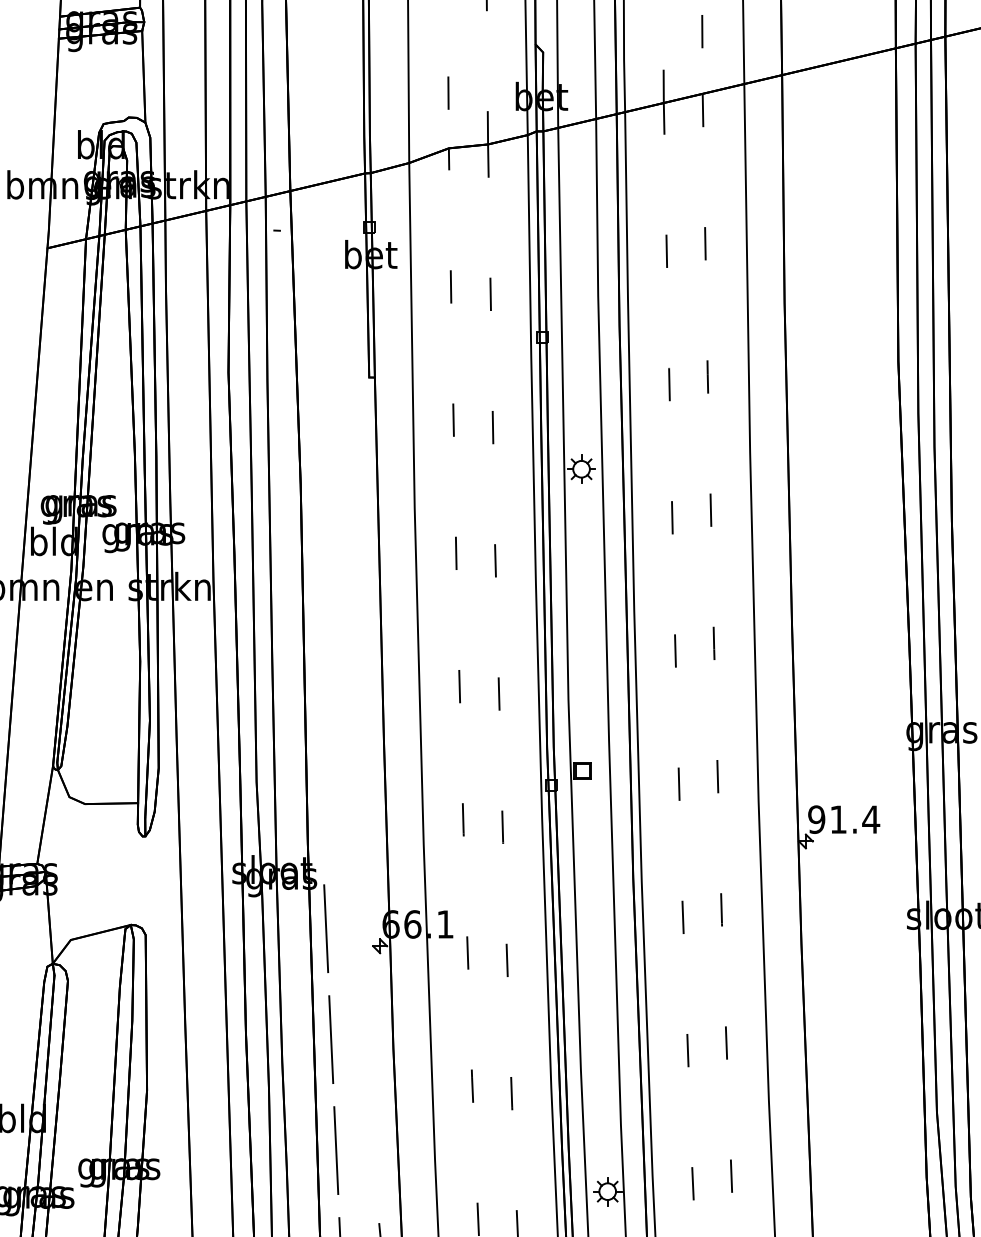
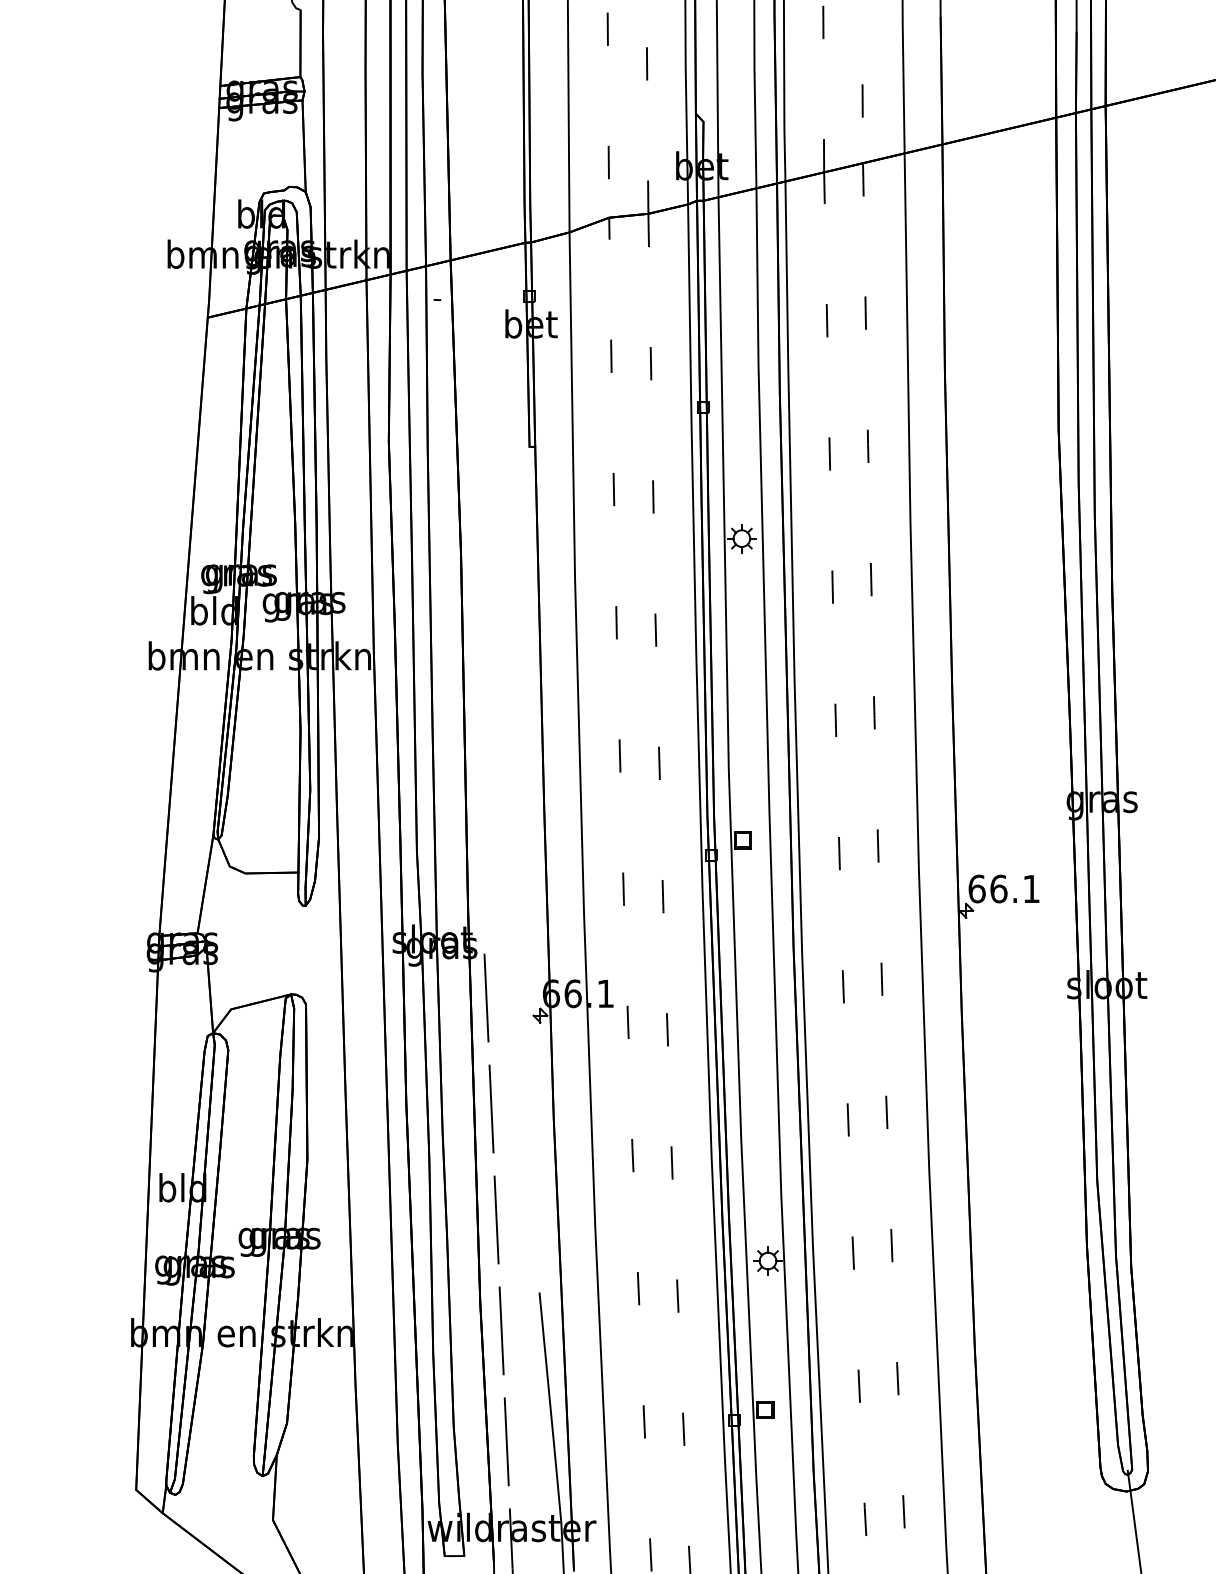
text: (844, 819) -> (1004, 888), 91.4 -> 66.1

